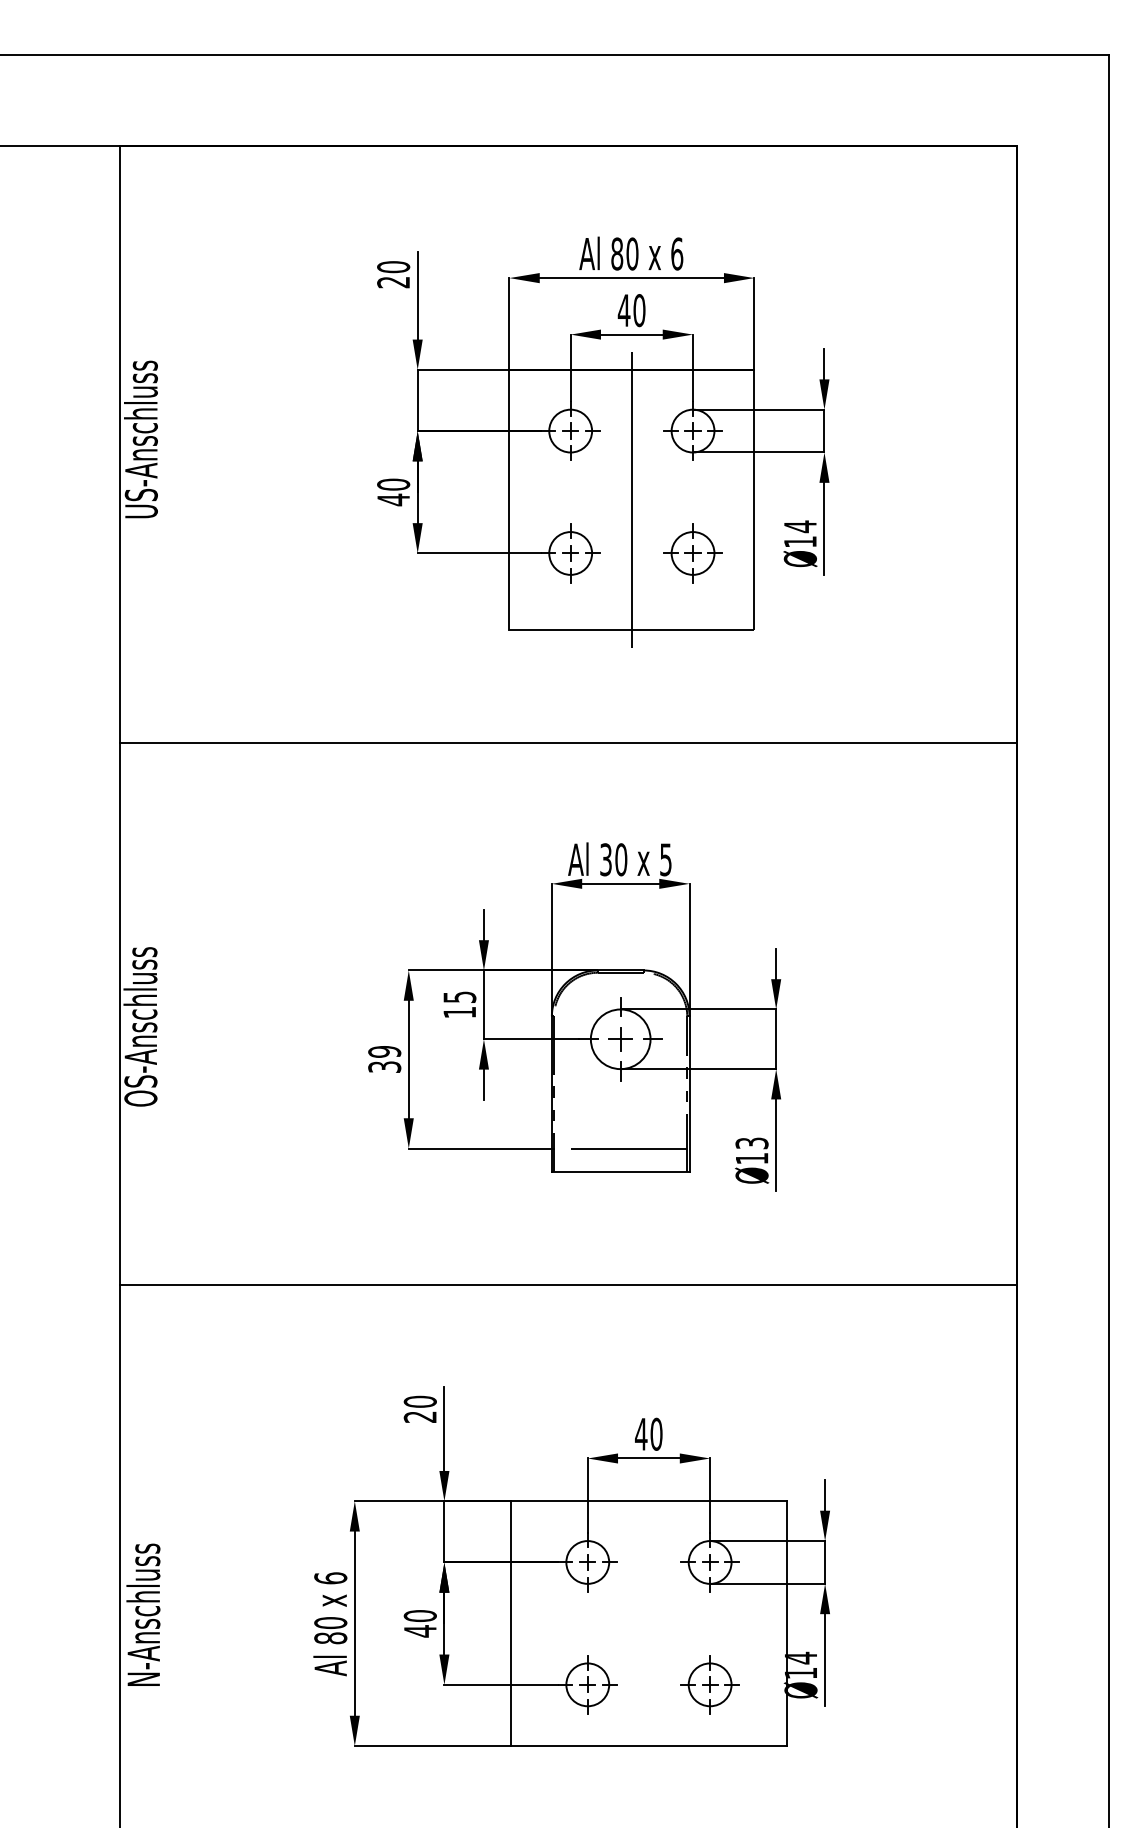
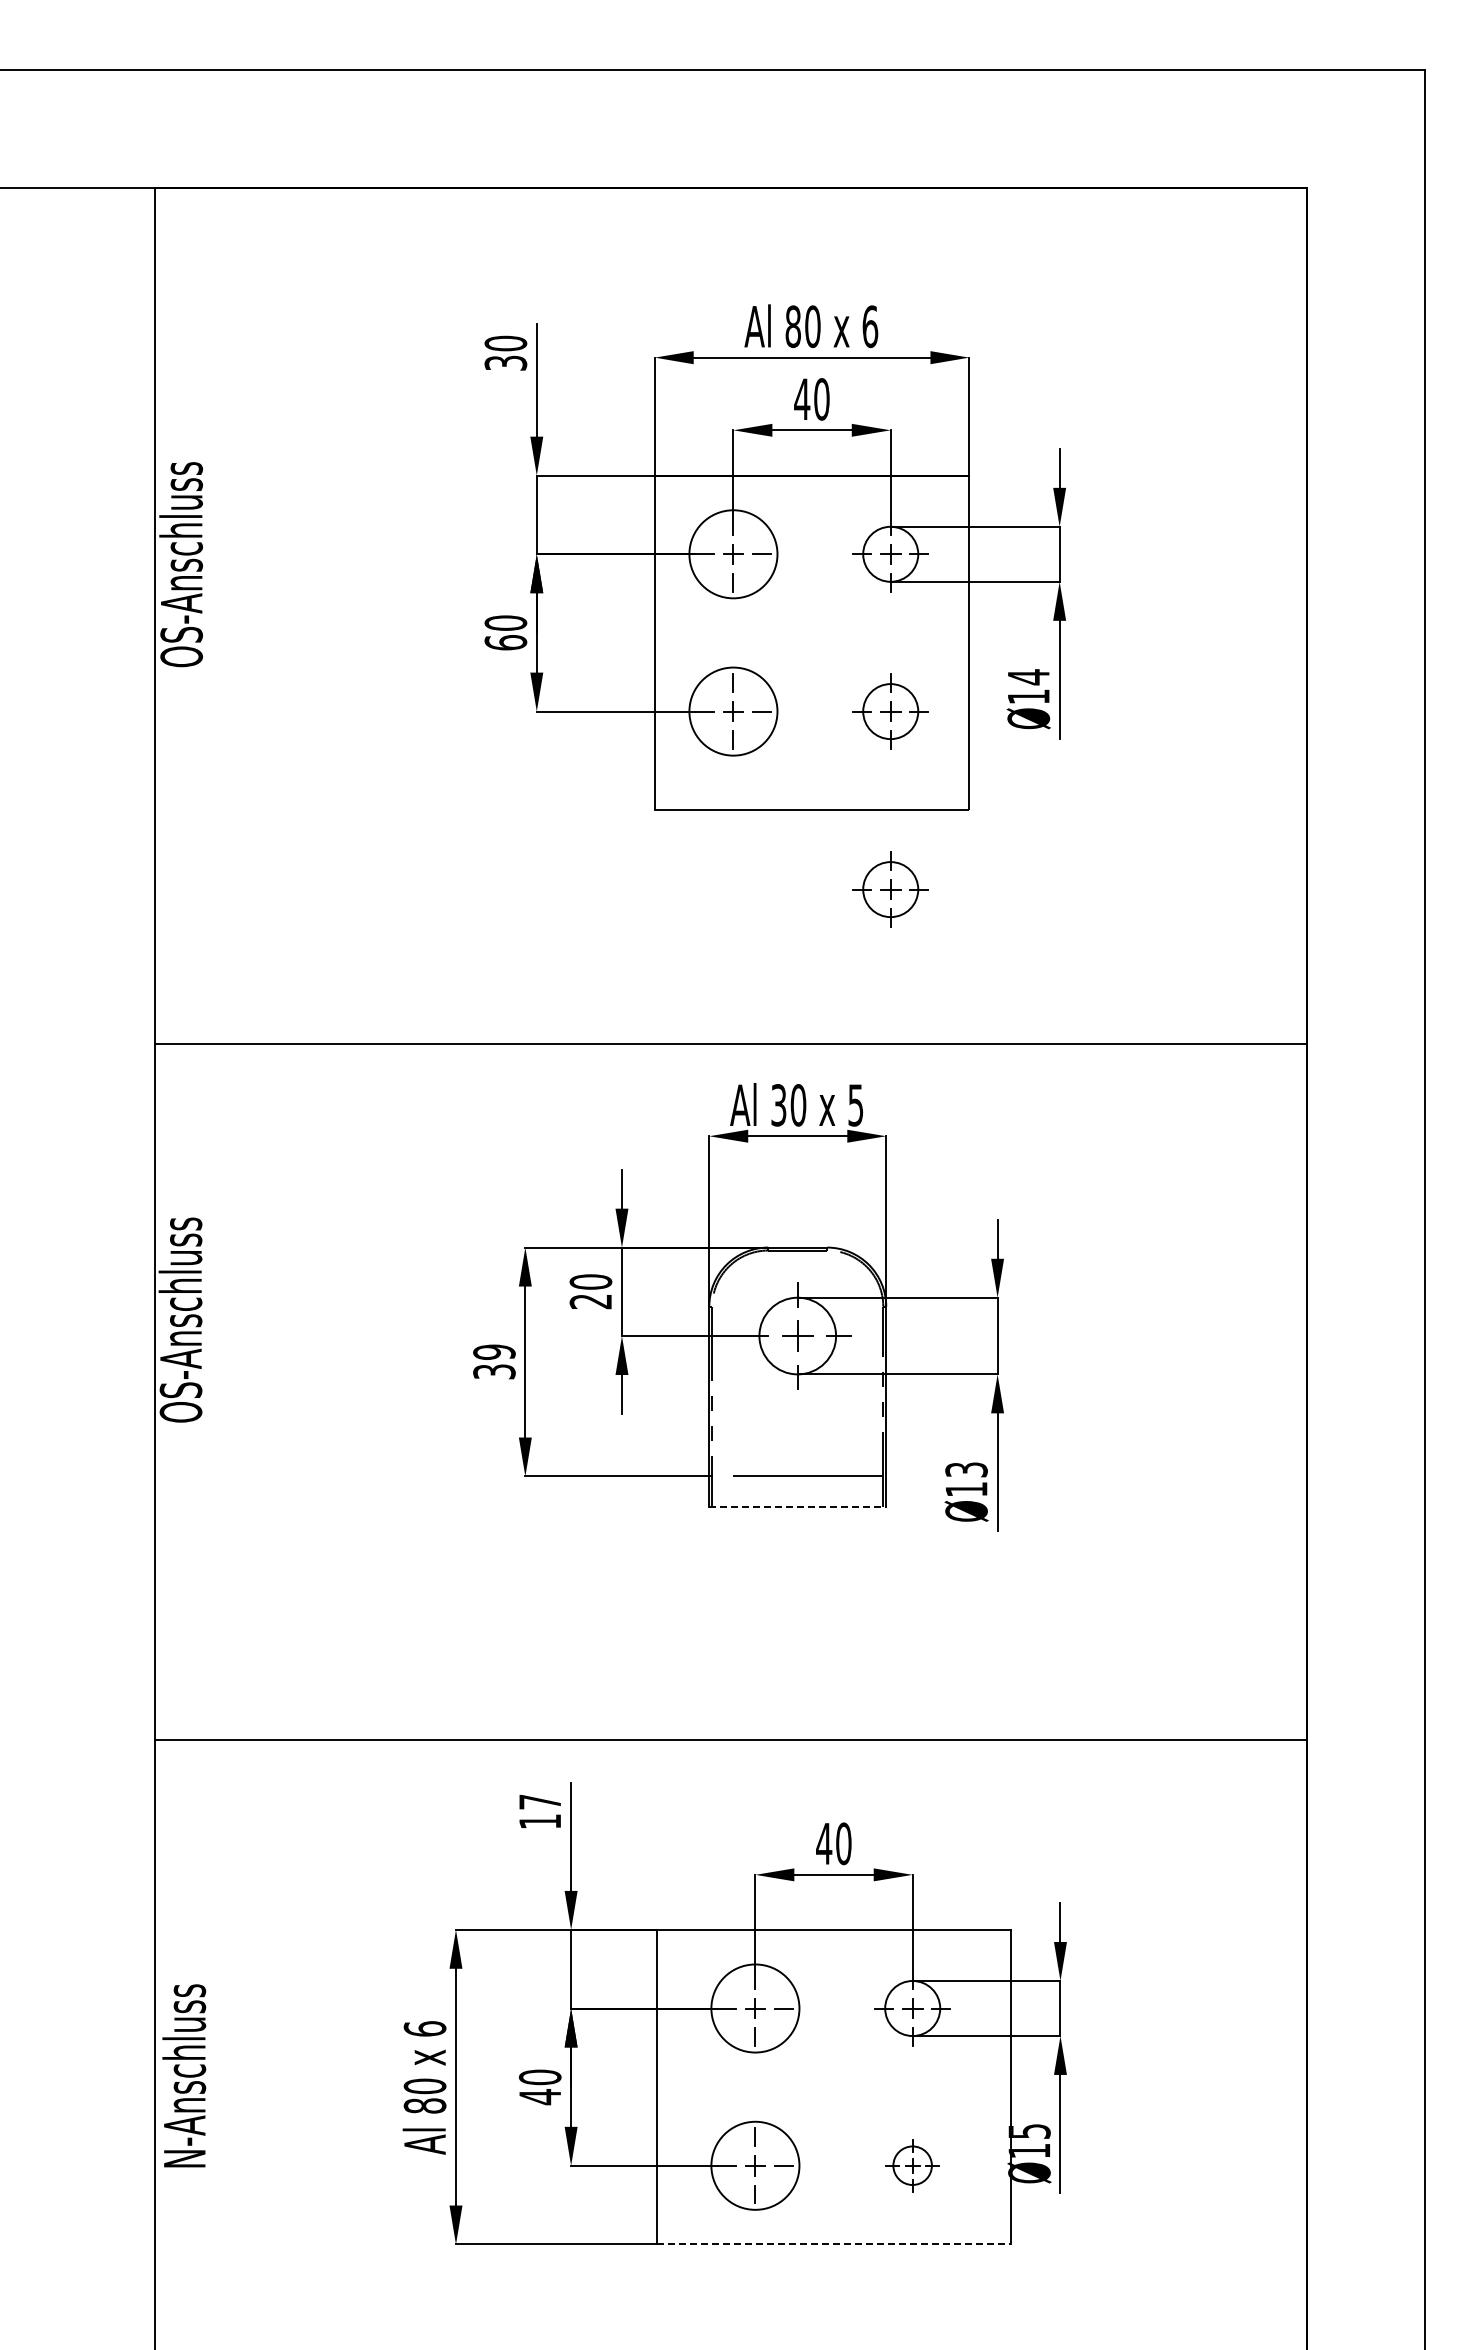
text: (393, 281) -> (505, 362), 20 -> 30
circle: (569, 430) -> (732, 553), size x1.6
text: (141, 439) -> (181, 564), US-Anschluss -> OS-Anschluss
text: (393, 499) -> (505, 642), 40 -> 60
line: (632, 499) -> (812, 642), removed
circle: (569, 553) -> (732, 711), size x1.6
part: (692, 691) -> (890, 889), added
line: (568, 743) -> (730, 1044), moved
text: (459, 1004) -> (590, 1291), 15 -> 20
line: (621, 1172) -> (798, 1507), solid -> dashed
line: (568, 1284) -> (730, 1740), moved
text: (419, 1409) -> (539, 1811), 20 -> 17
circle: (587, 1562) -> (754, 2008), size x1.6
text: (801, 1658) -> (1029, 2131), Ø14 -> Ø15
circle: (587, 1684) -> (754, 2165), size x1.6
part: (709, 1684) -> (912, 2165), size x0.7
line: (649, 1746) -> (834, 2244), solid -> dashed

